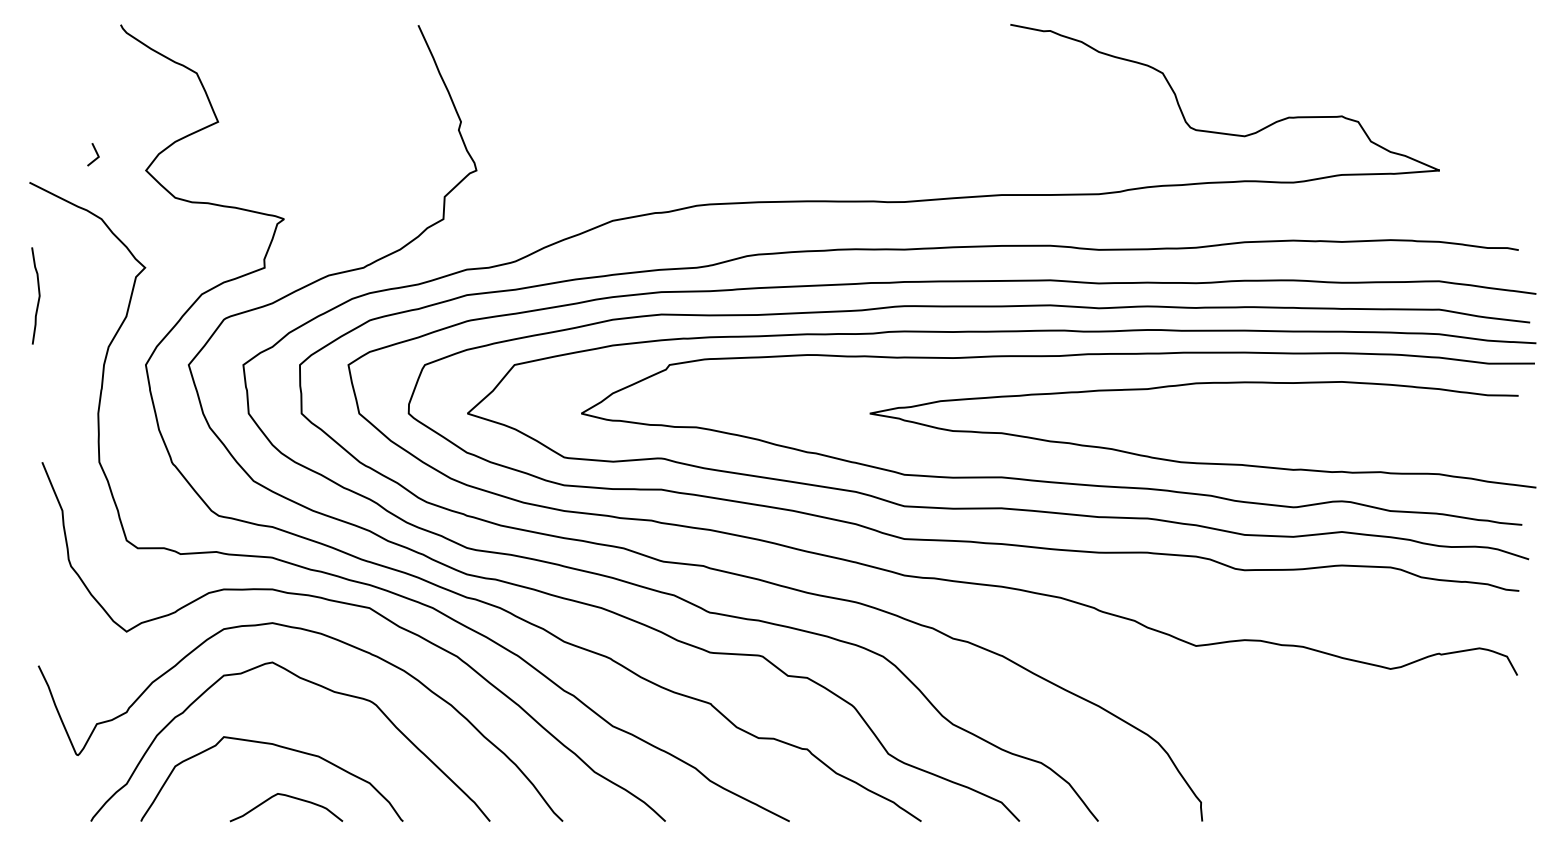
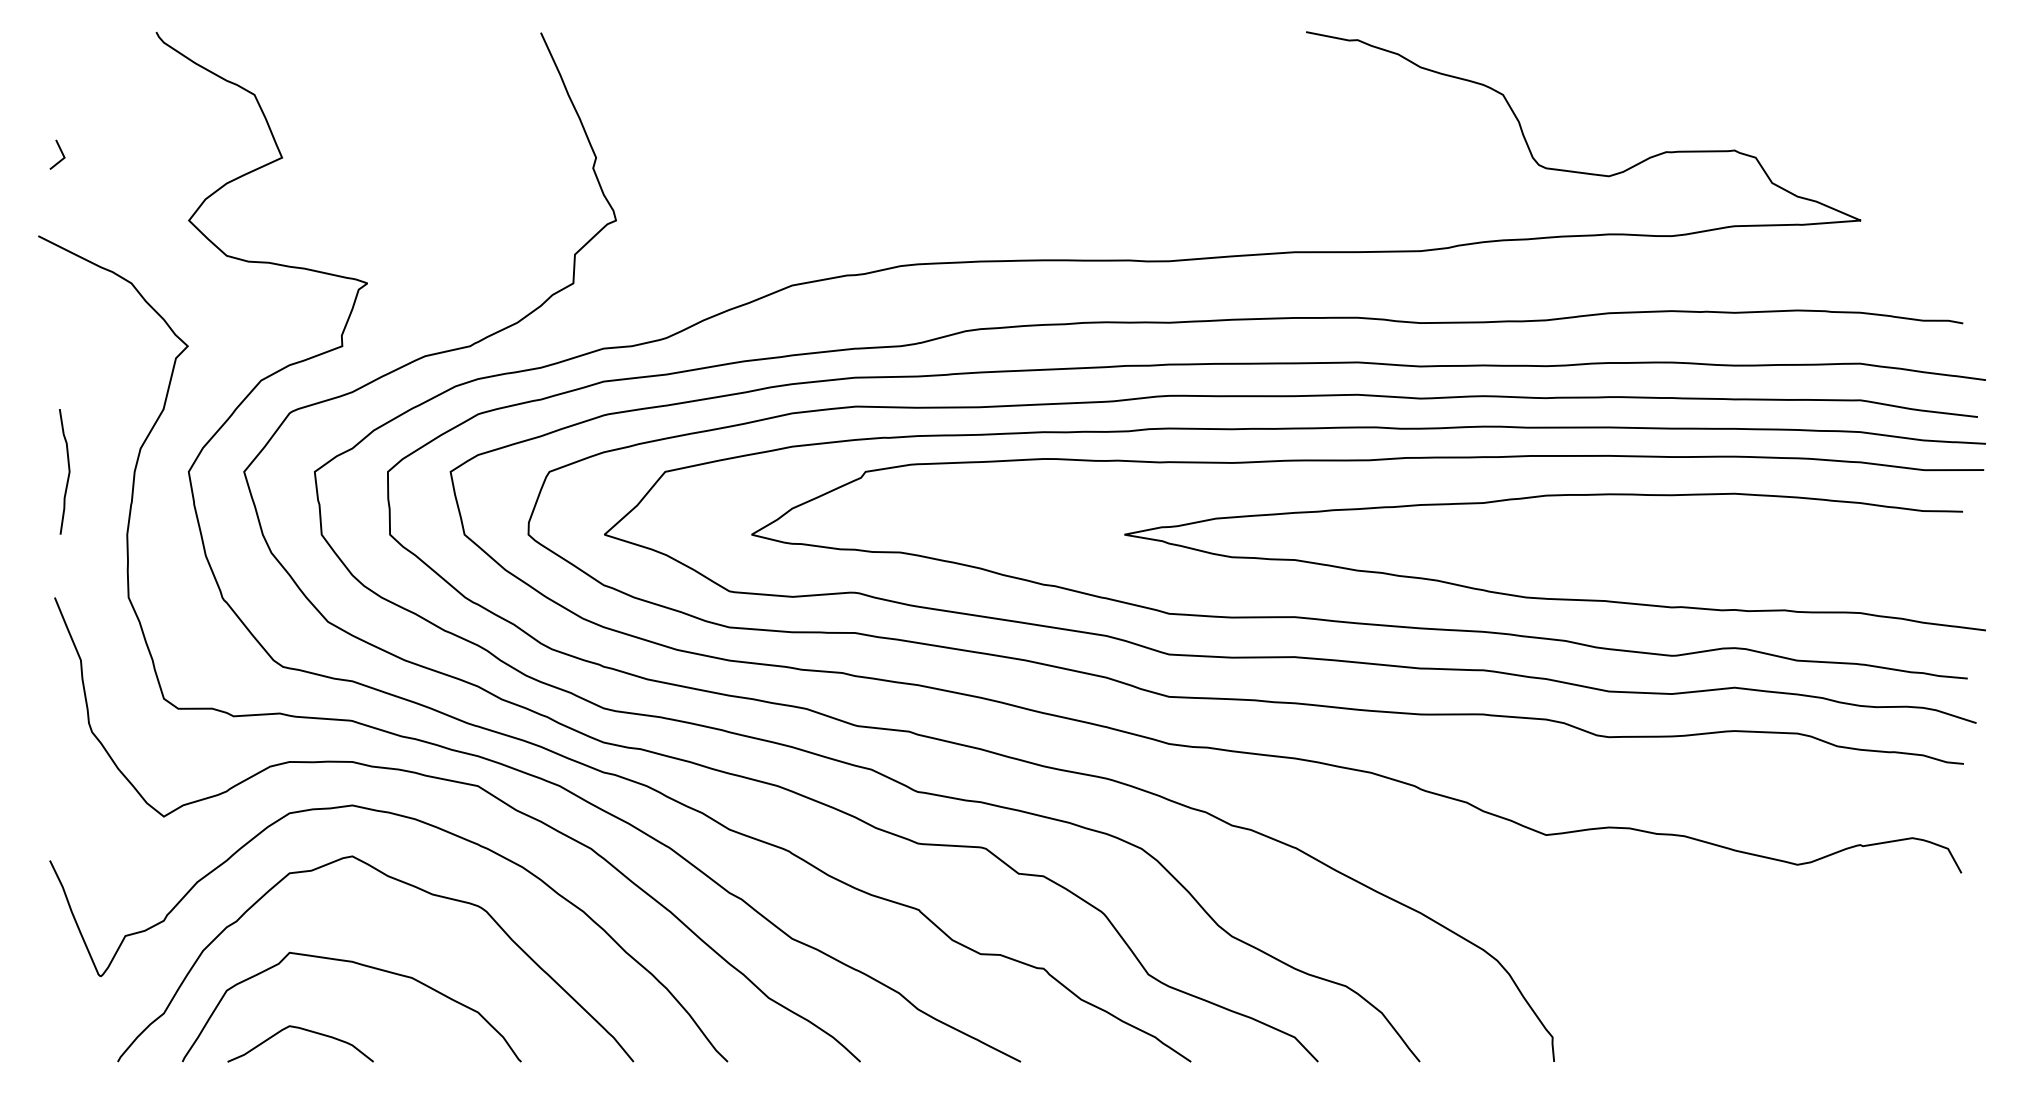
line: (95, 152) -> (60, 151), moved
curve: (38, 295) -> (68, 471), moved
curve: (289, 797) -> (304, 1030), moved

